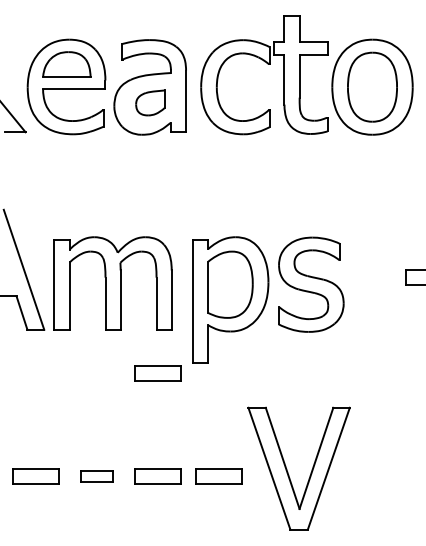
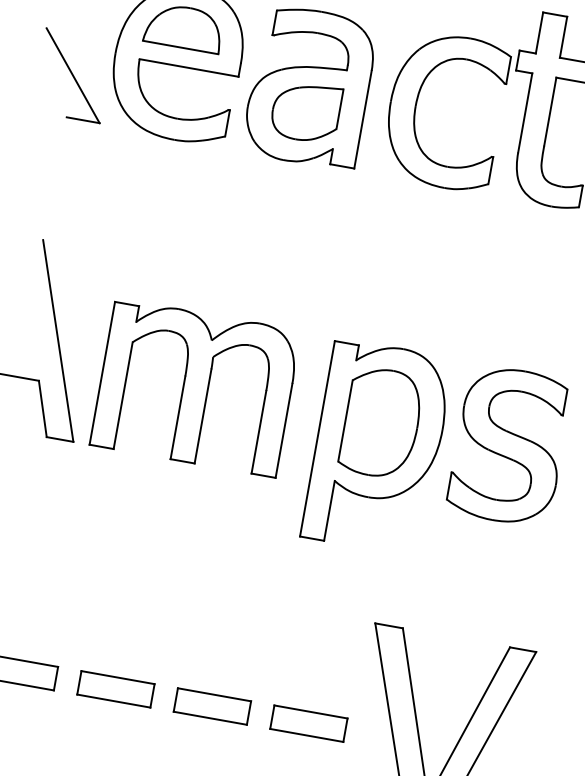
part: (150, 102) -> (306, 111), size x1.43
part: (157, 373) -> (240, 543), removed
part: (96, 476) -> (114, 689), size x1.43

